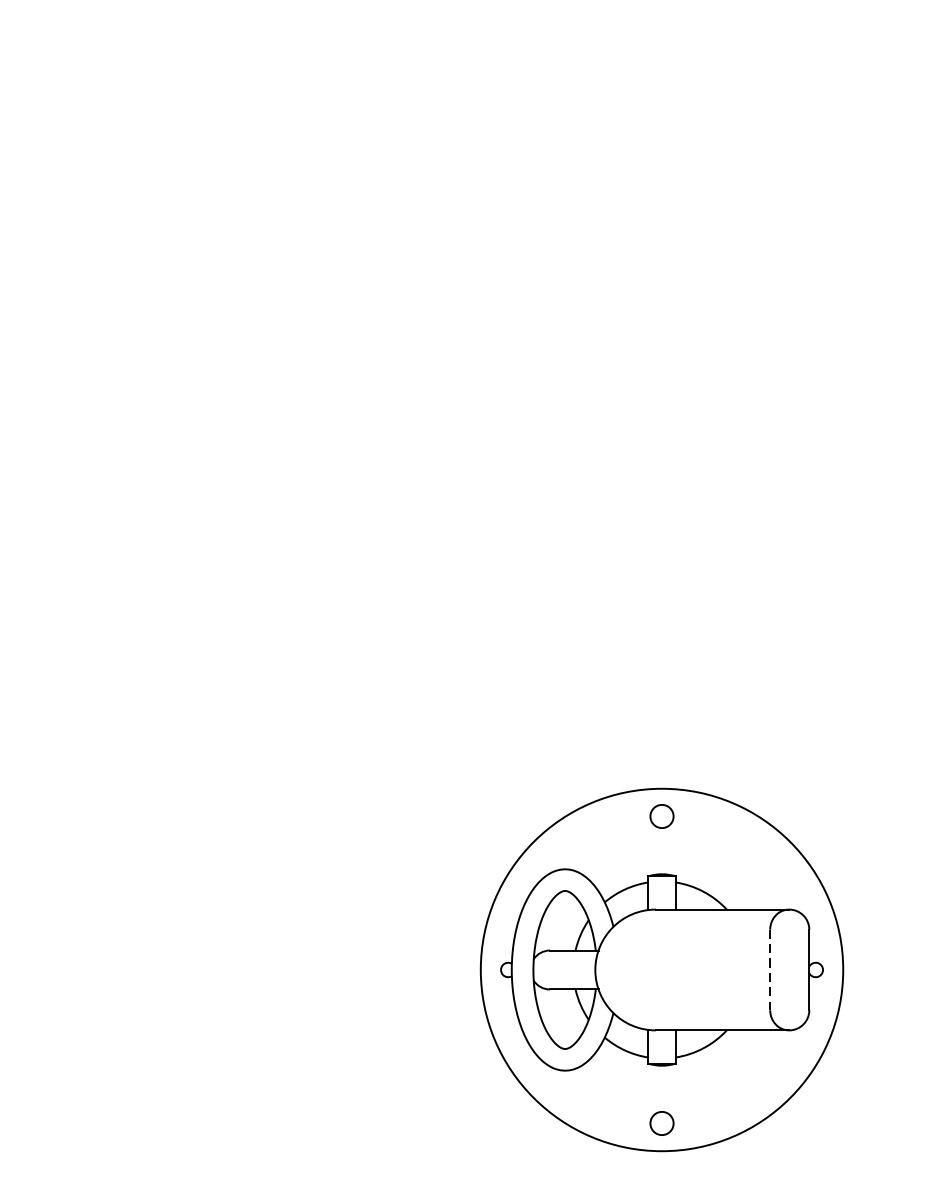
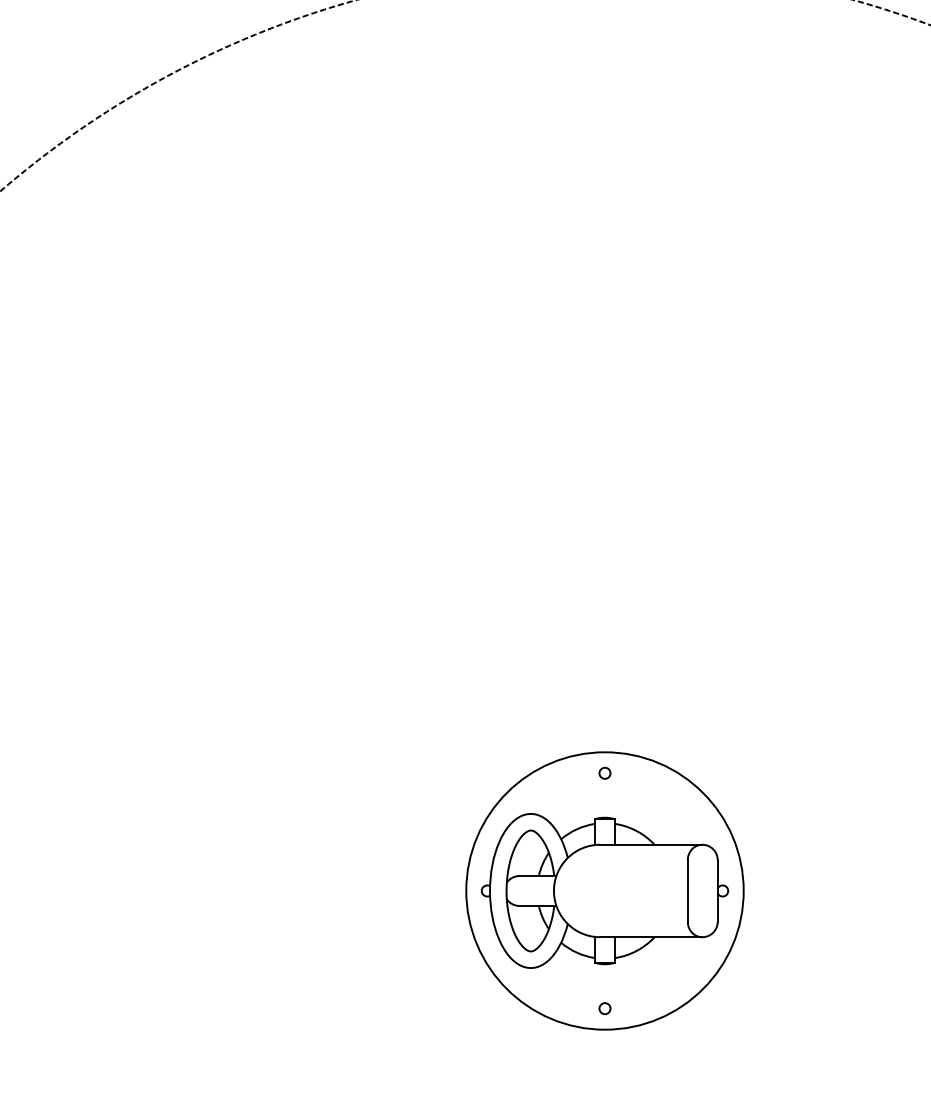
circle: (661, 815) -> (604, 772), size x0.62
line: (769, 970) -> (687, 891), dashed -> solid
circle: (661, 1123) -> (604, 1008), size x0.62

